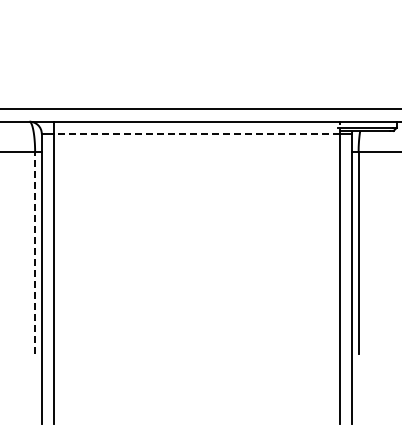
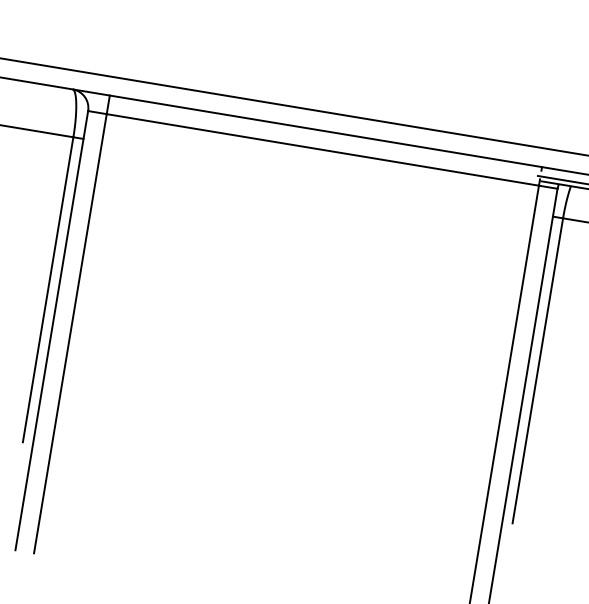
line: (196, 134) -> (322, 150), dashed -> solid
line: (35, 253) -> (48, 290), dashed -> solid

